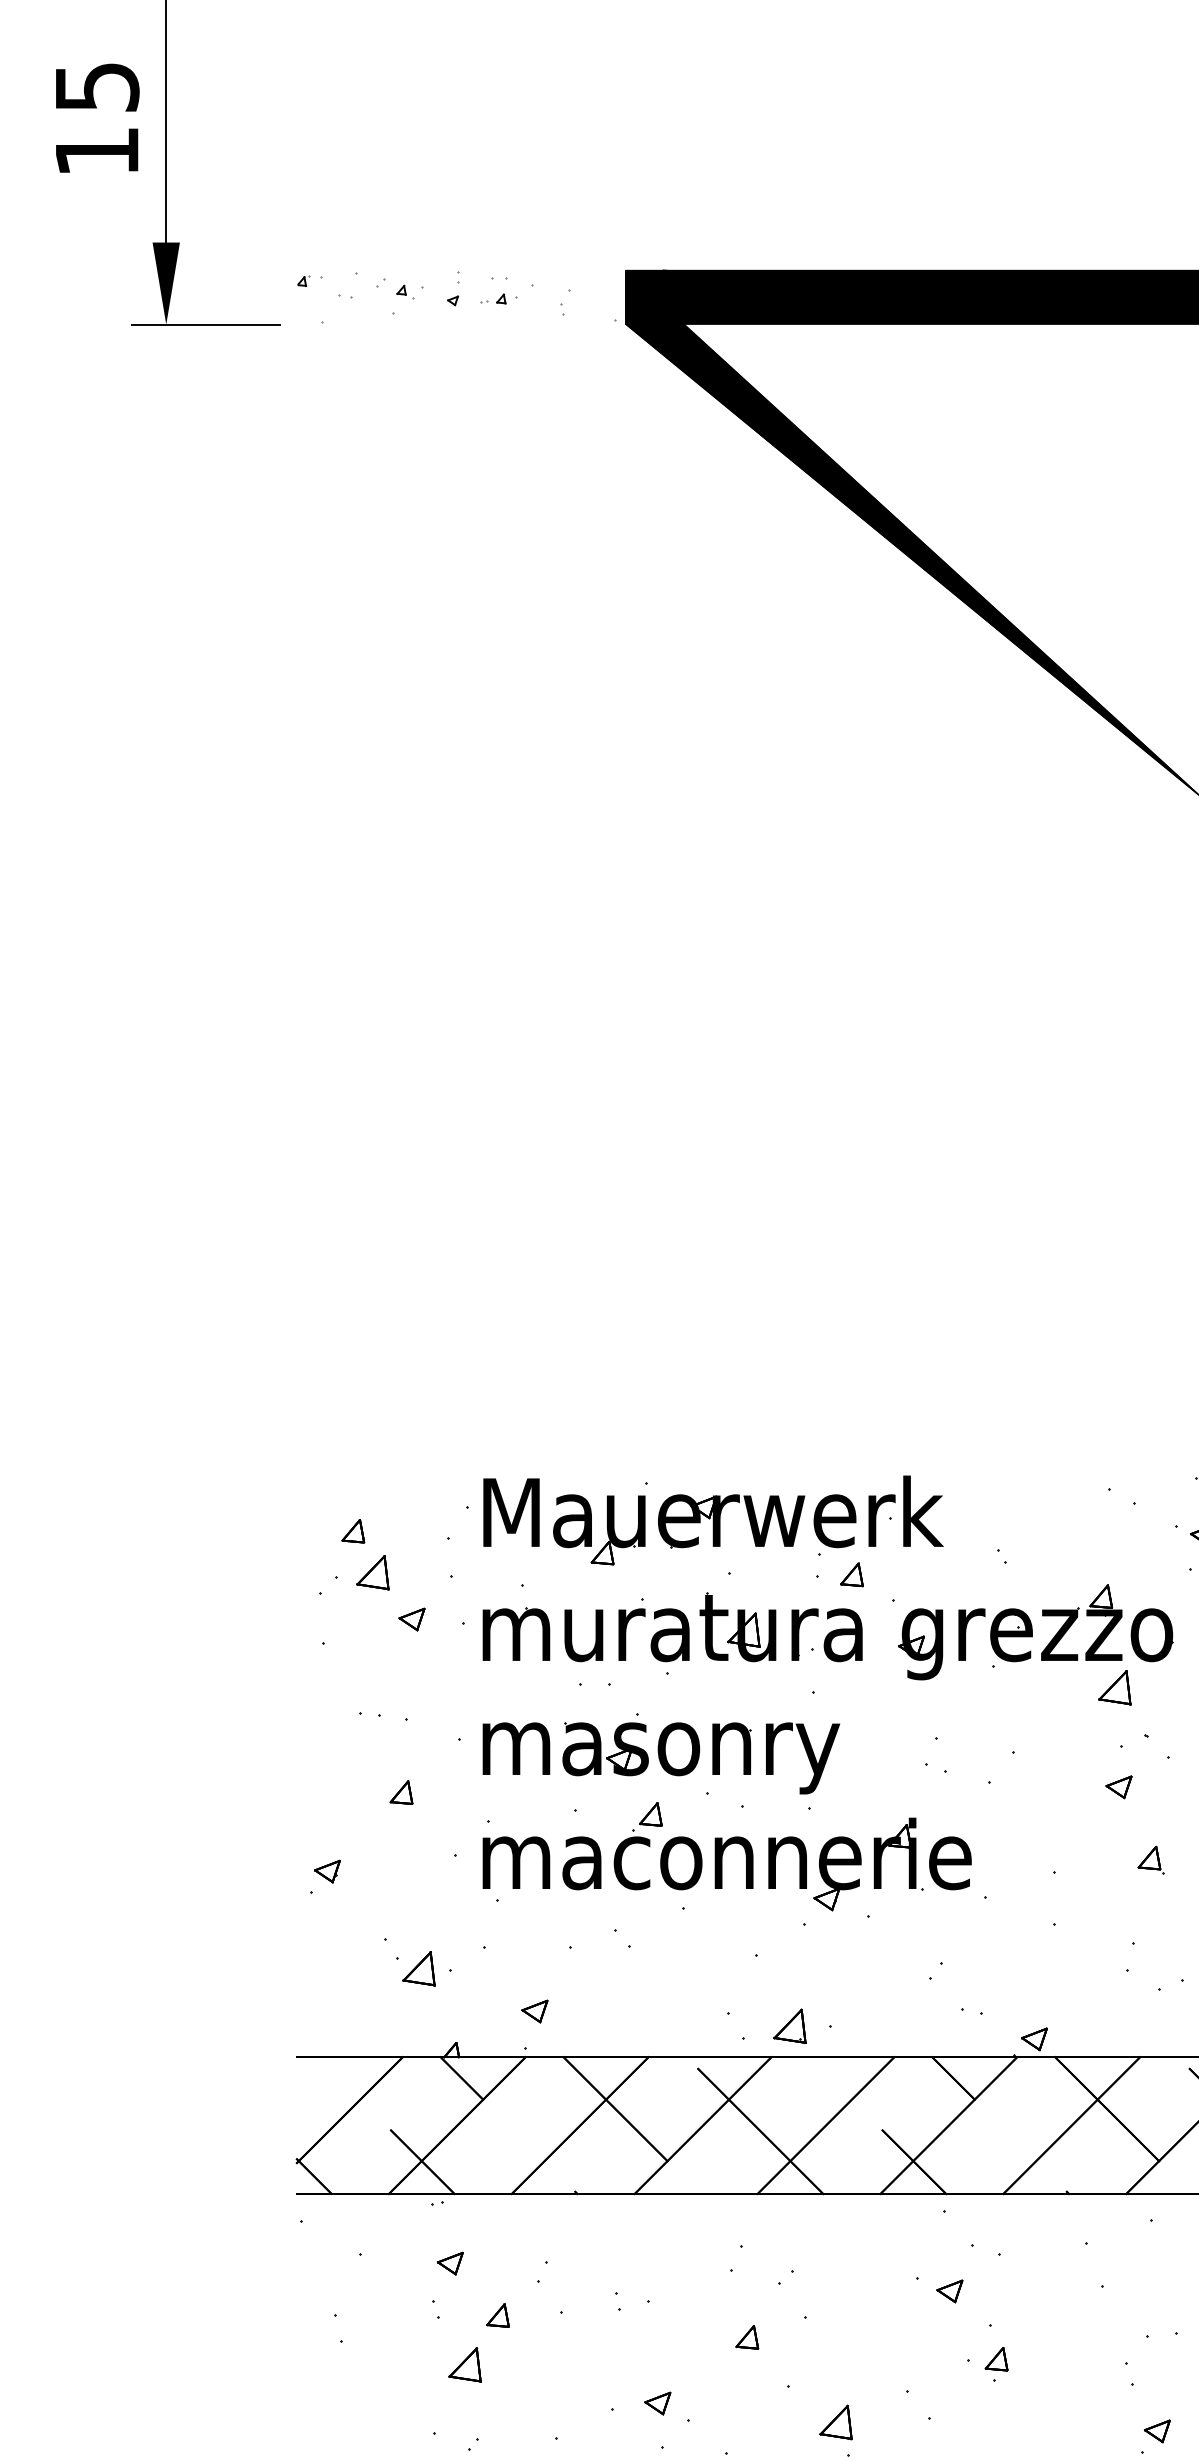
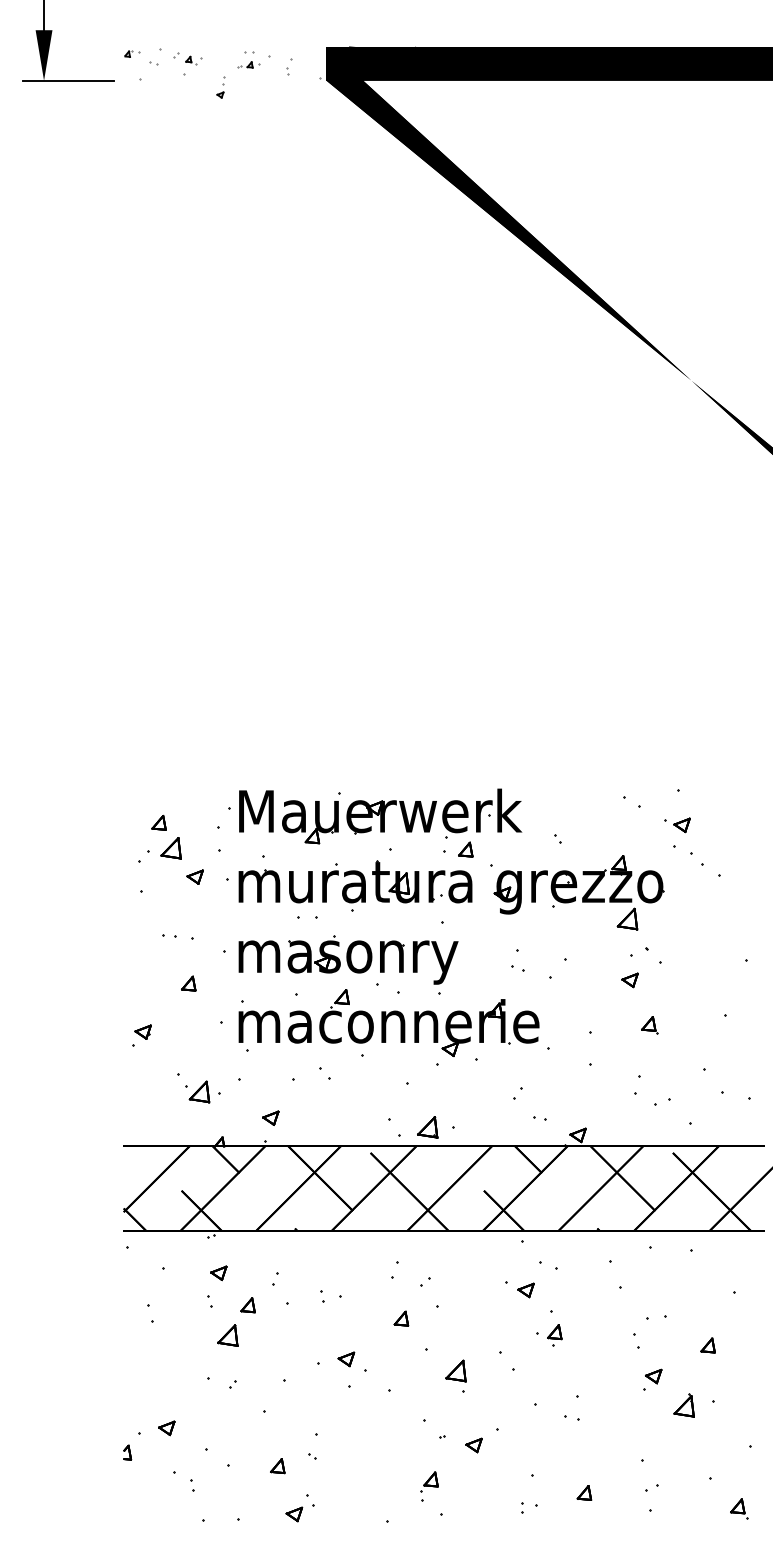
part: (453, 288) -> (220, 87), moved

